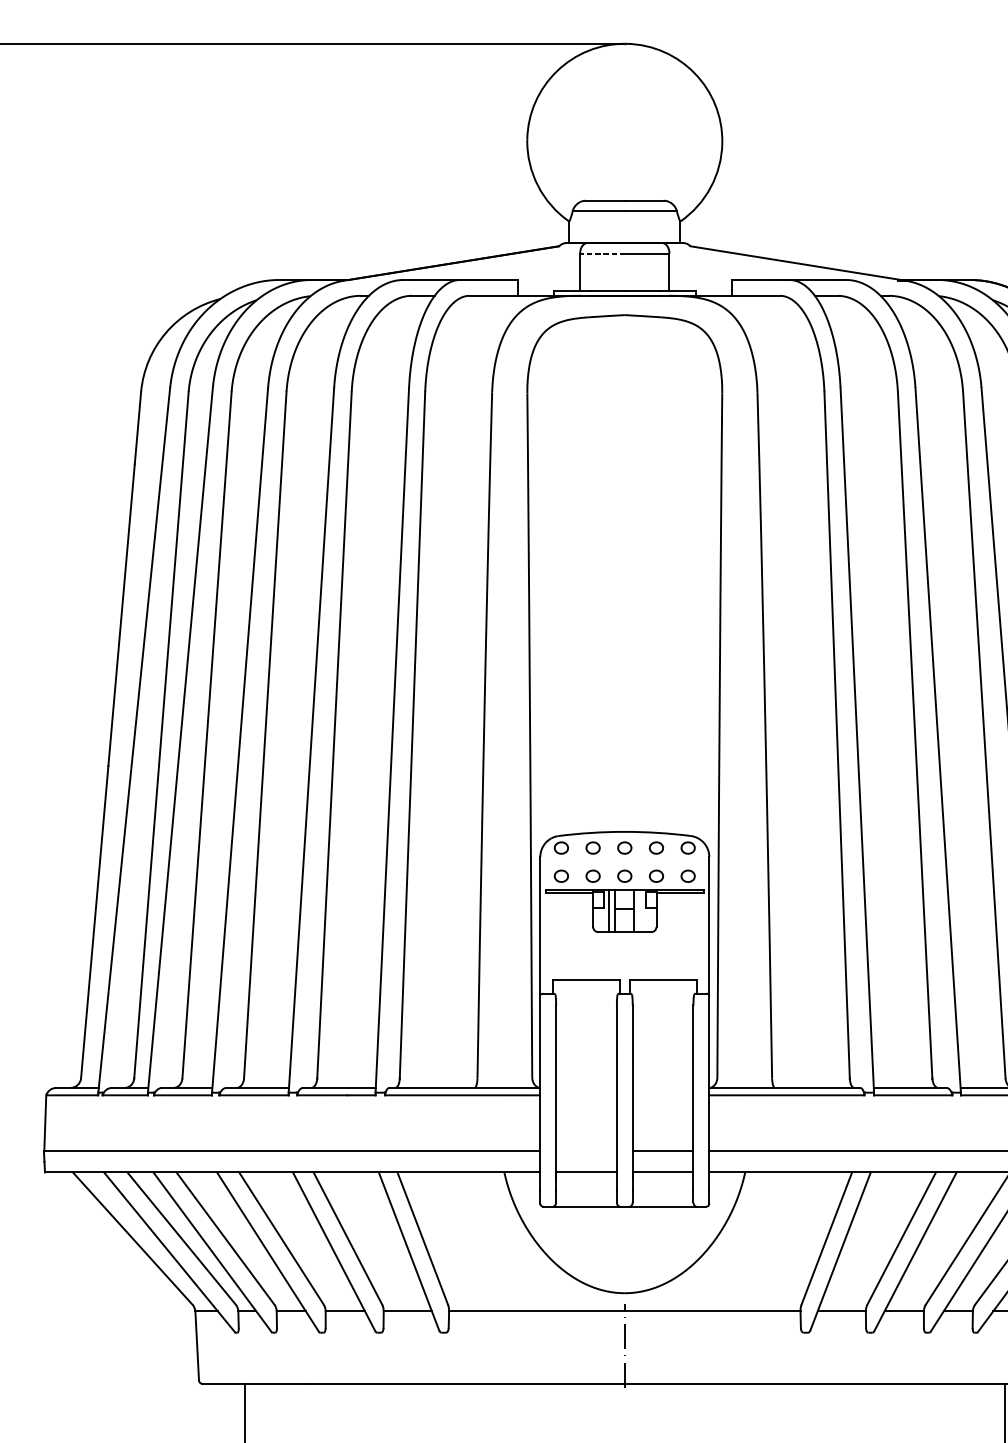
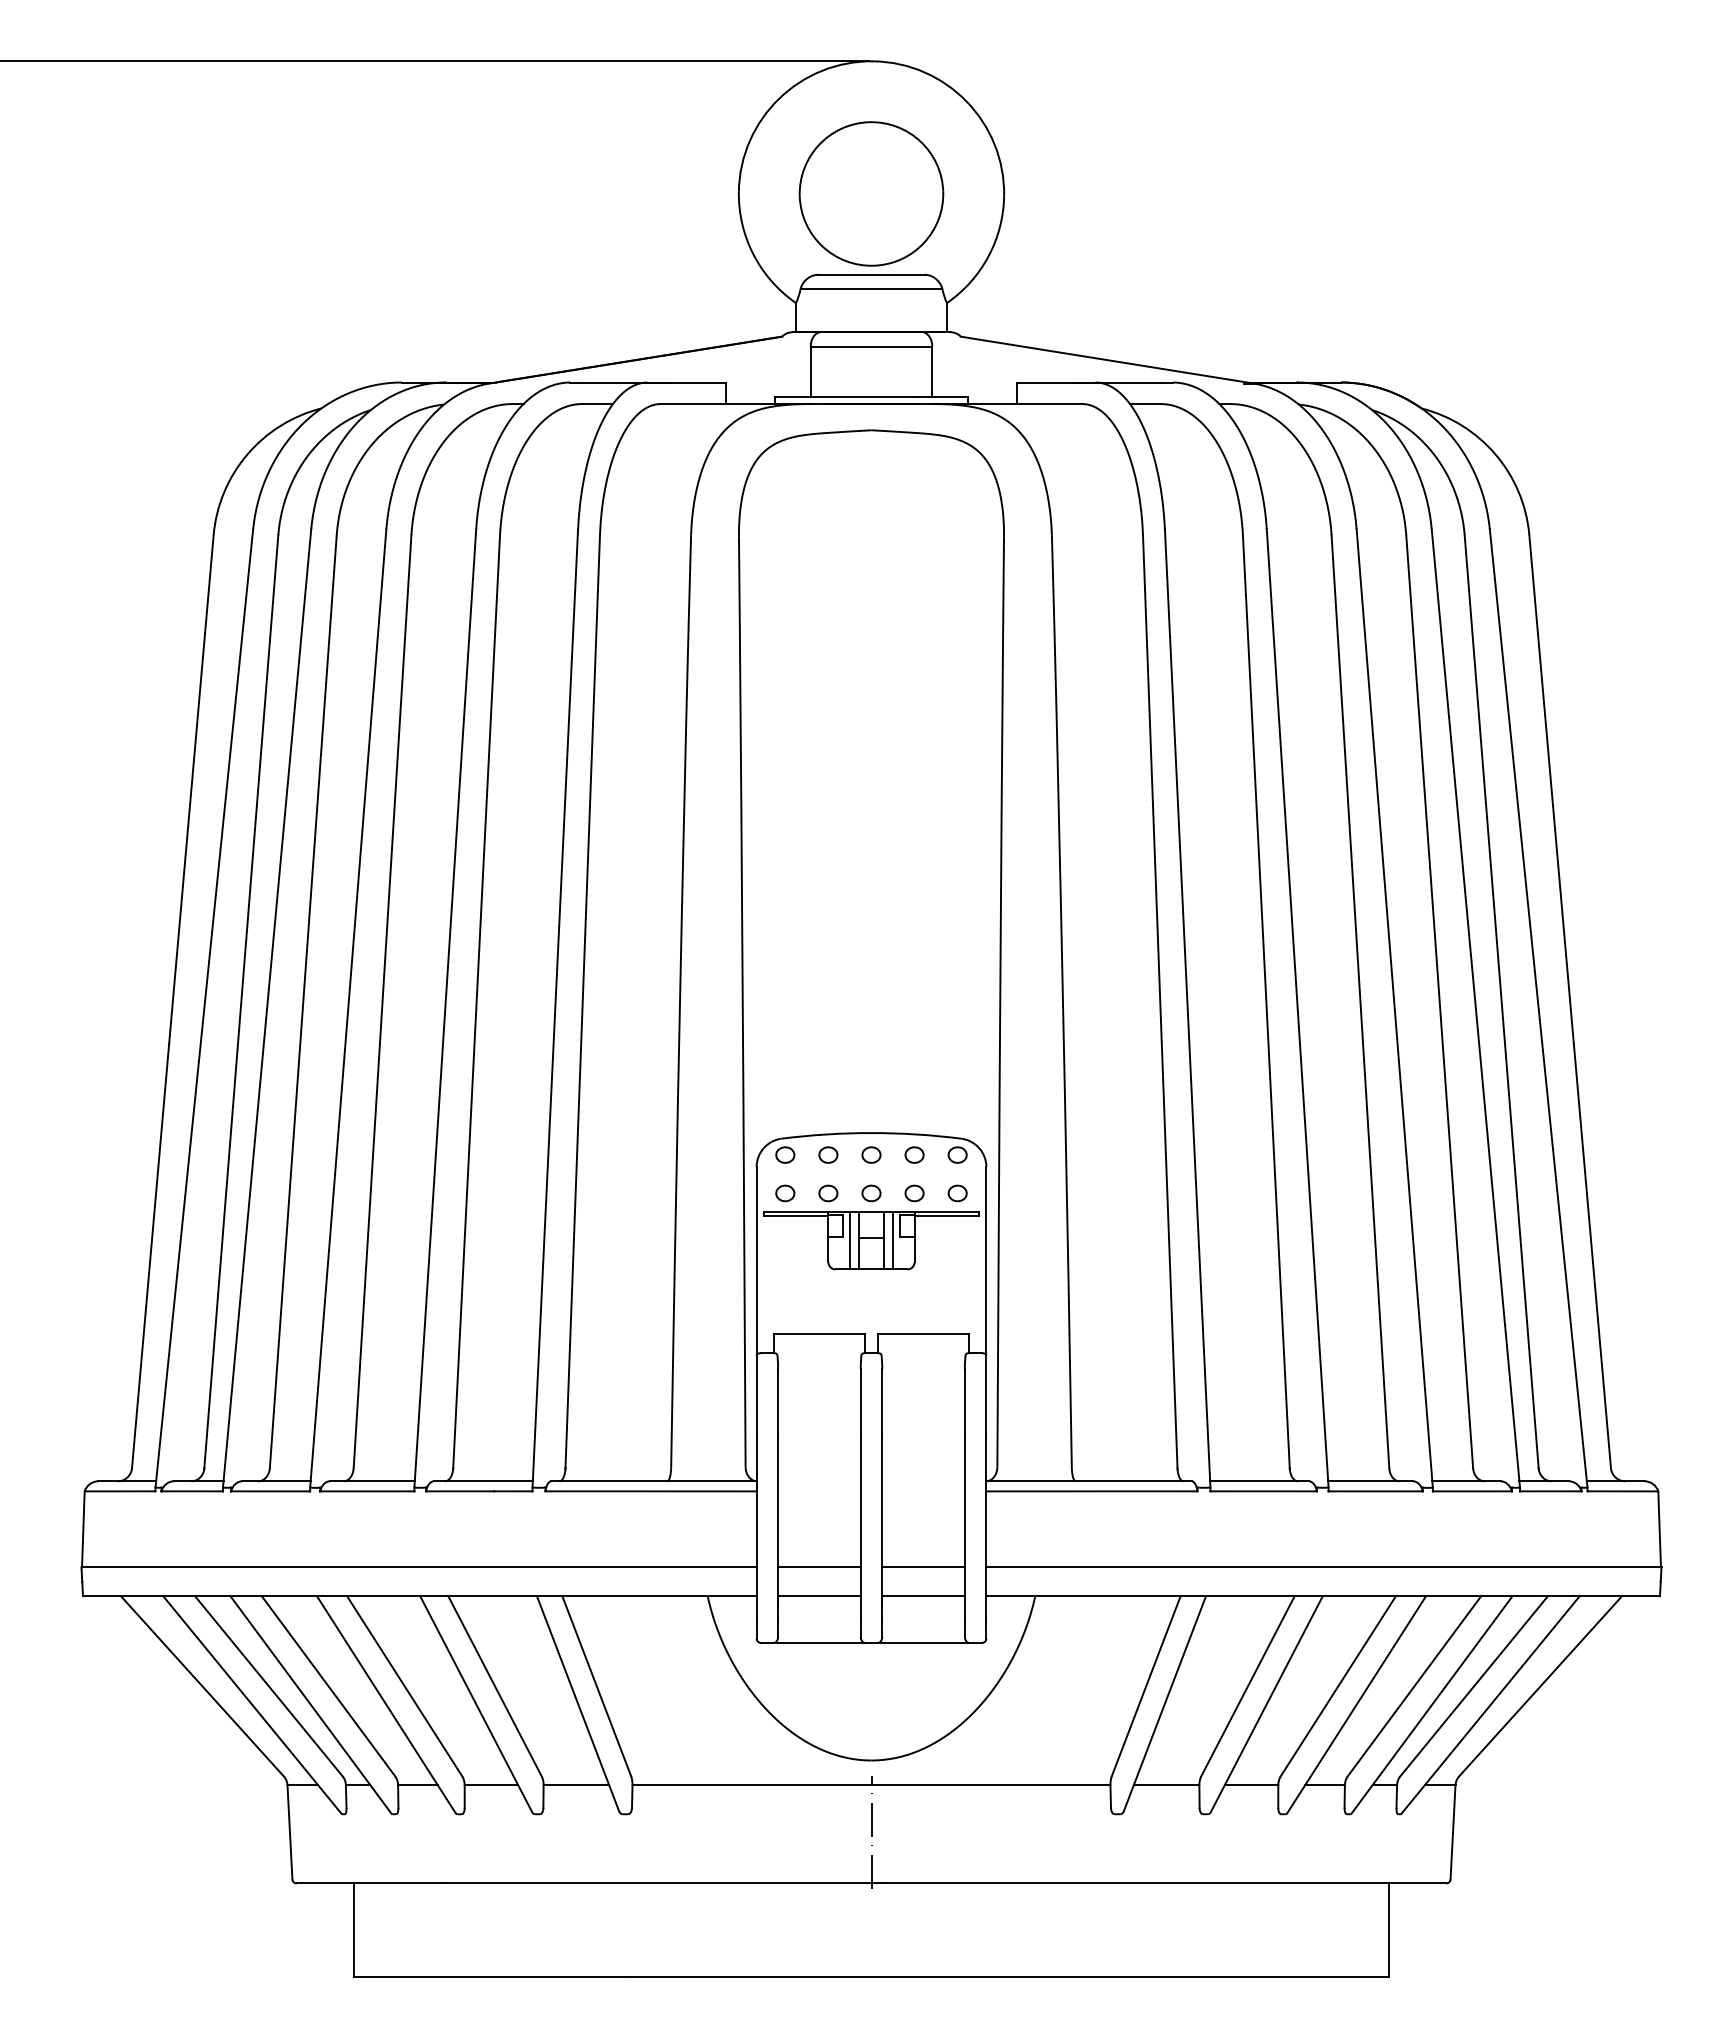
part: (624, 141) -> (871, 193), added
line: (602, 253) -> (840, 346), dashed -> solid
line: (640, 910) -> (893, 1240), added
line: (586, 1151) -> (819, 1567), added

